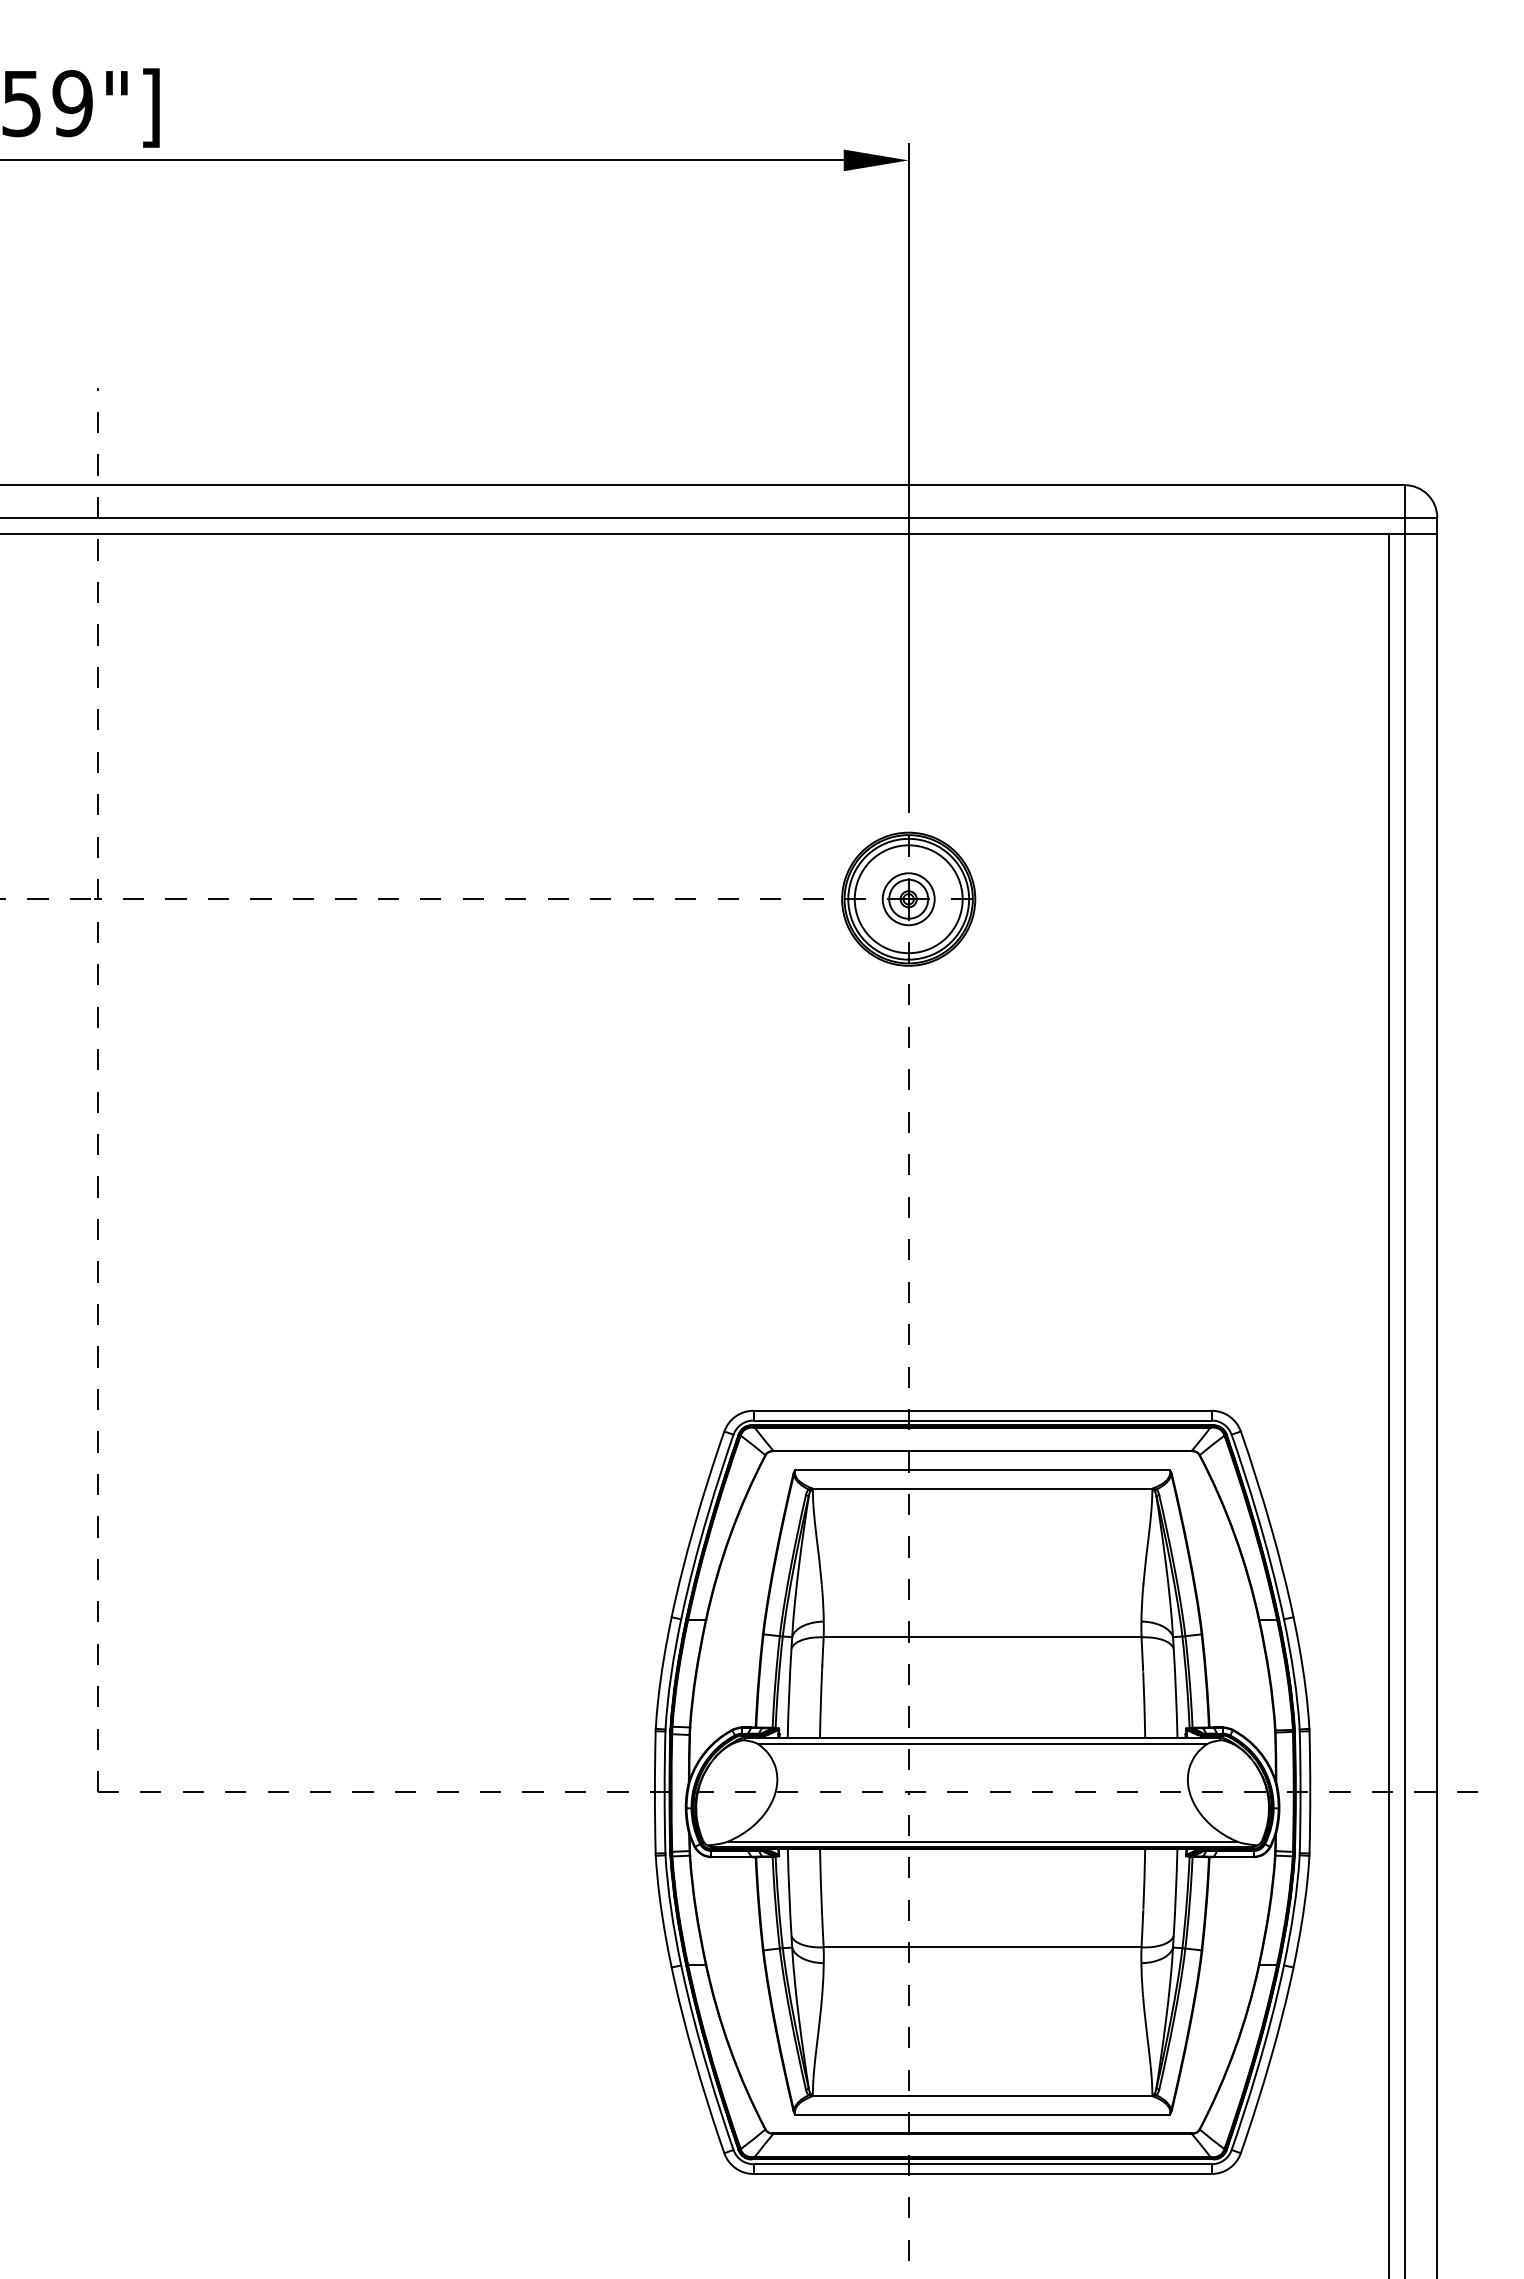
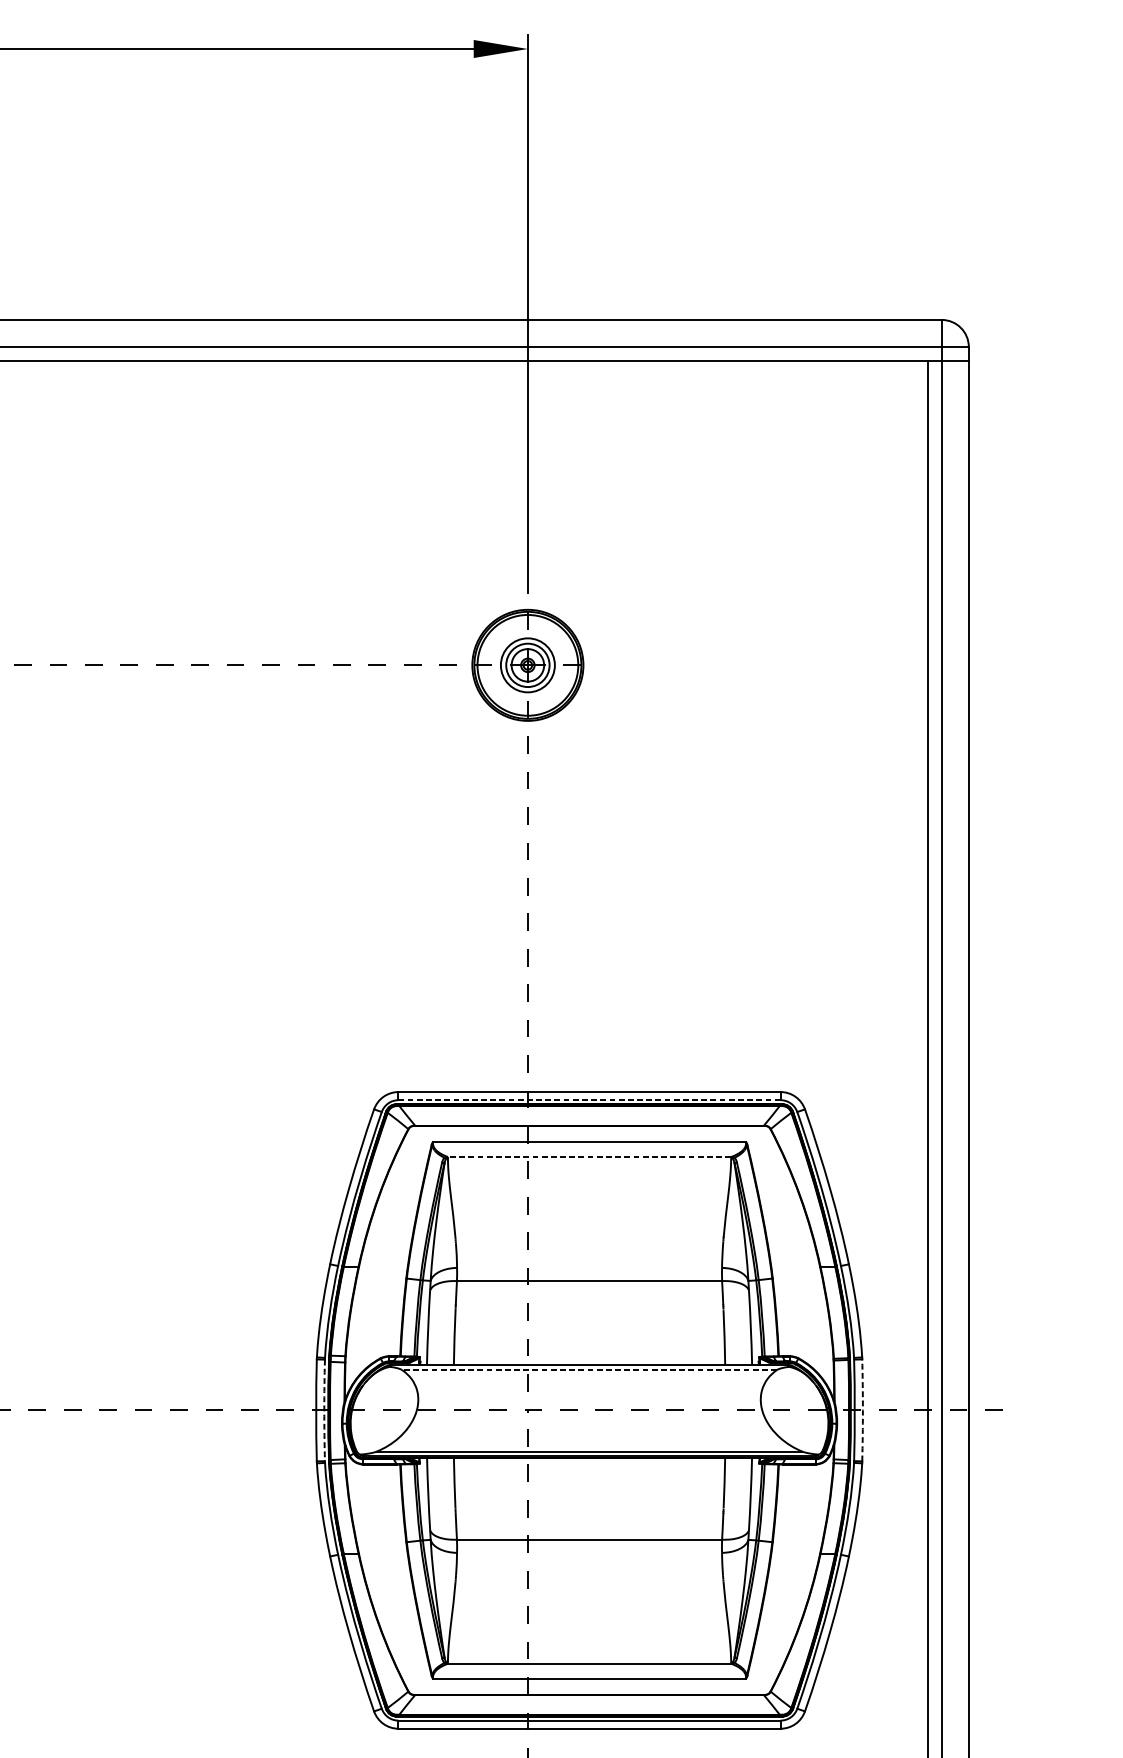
circle: (908, 899) -> (527, 665), size x0.6
line: (983, 1420) -> (590, 1100), solid -> dashed
line: (982, 1488) -> (589, 1156), solid -> dashed
line: (982, 1744) -> (589, 1370), solid -> dashed
arc: (664, 1792) -> (324, 1410), solid -> dashed
arc: (1310, 1792) -> (863, 1410), solid -> dashed

